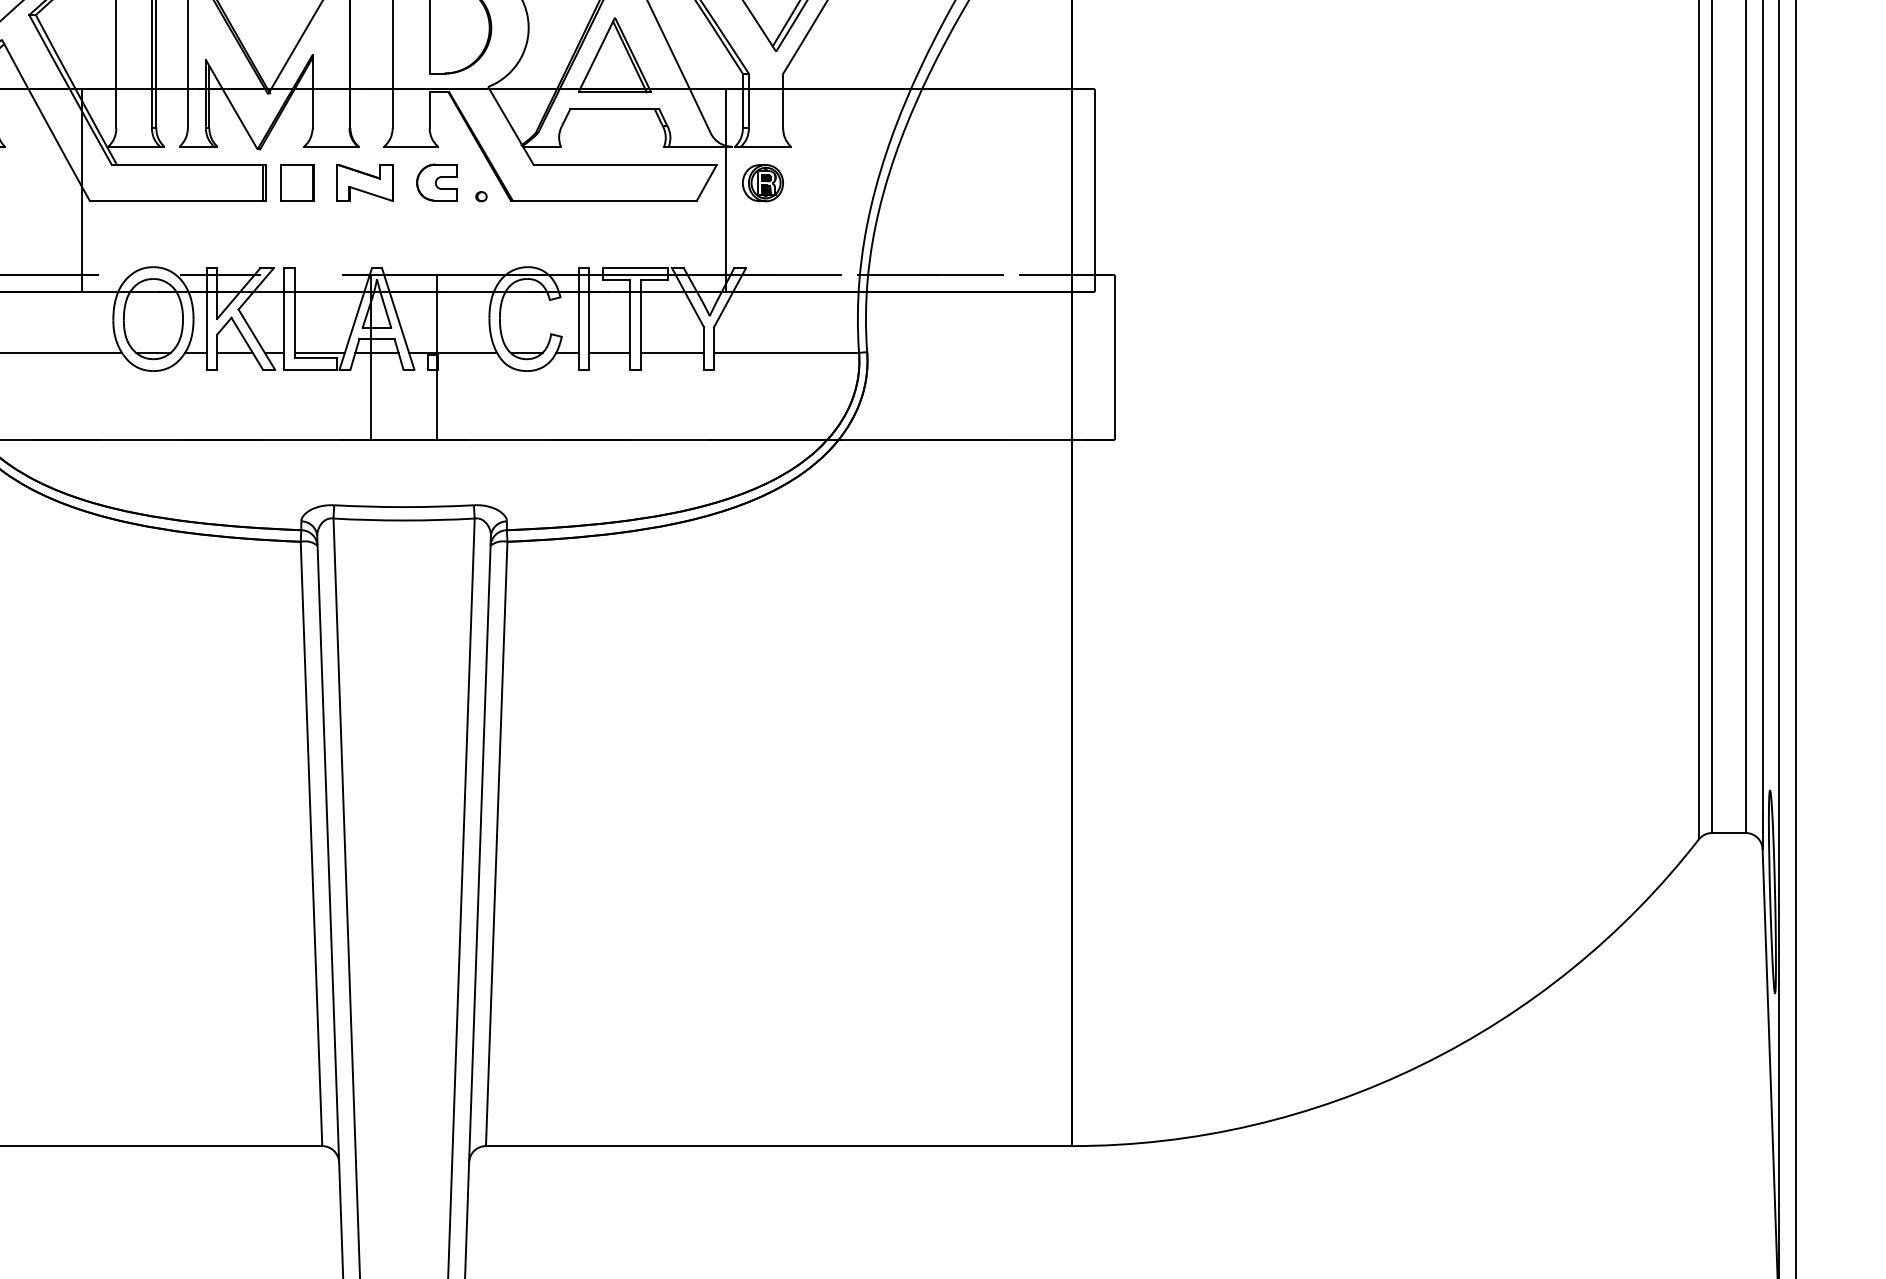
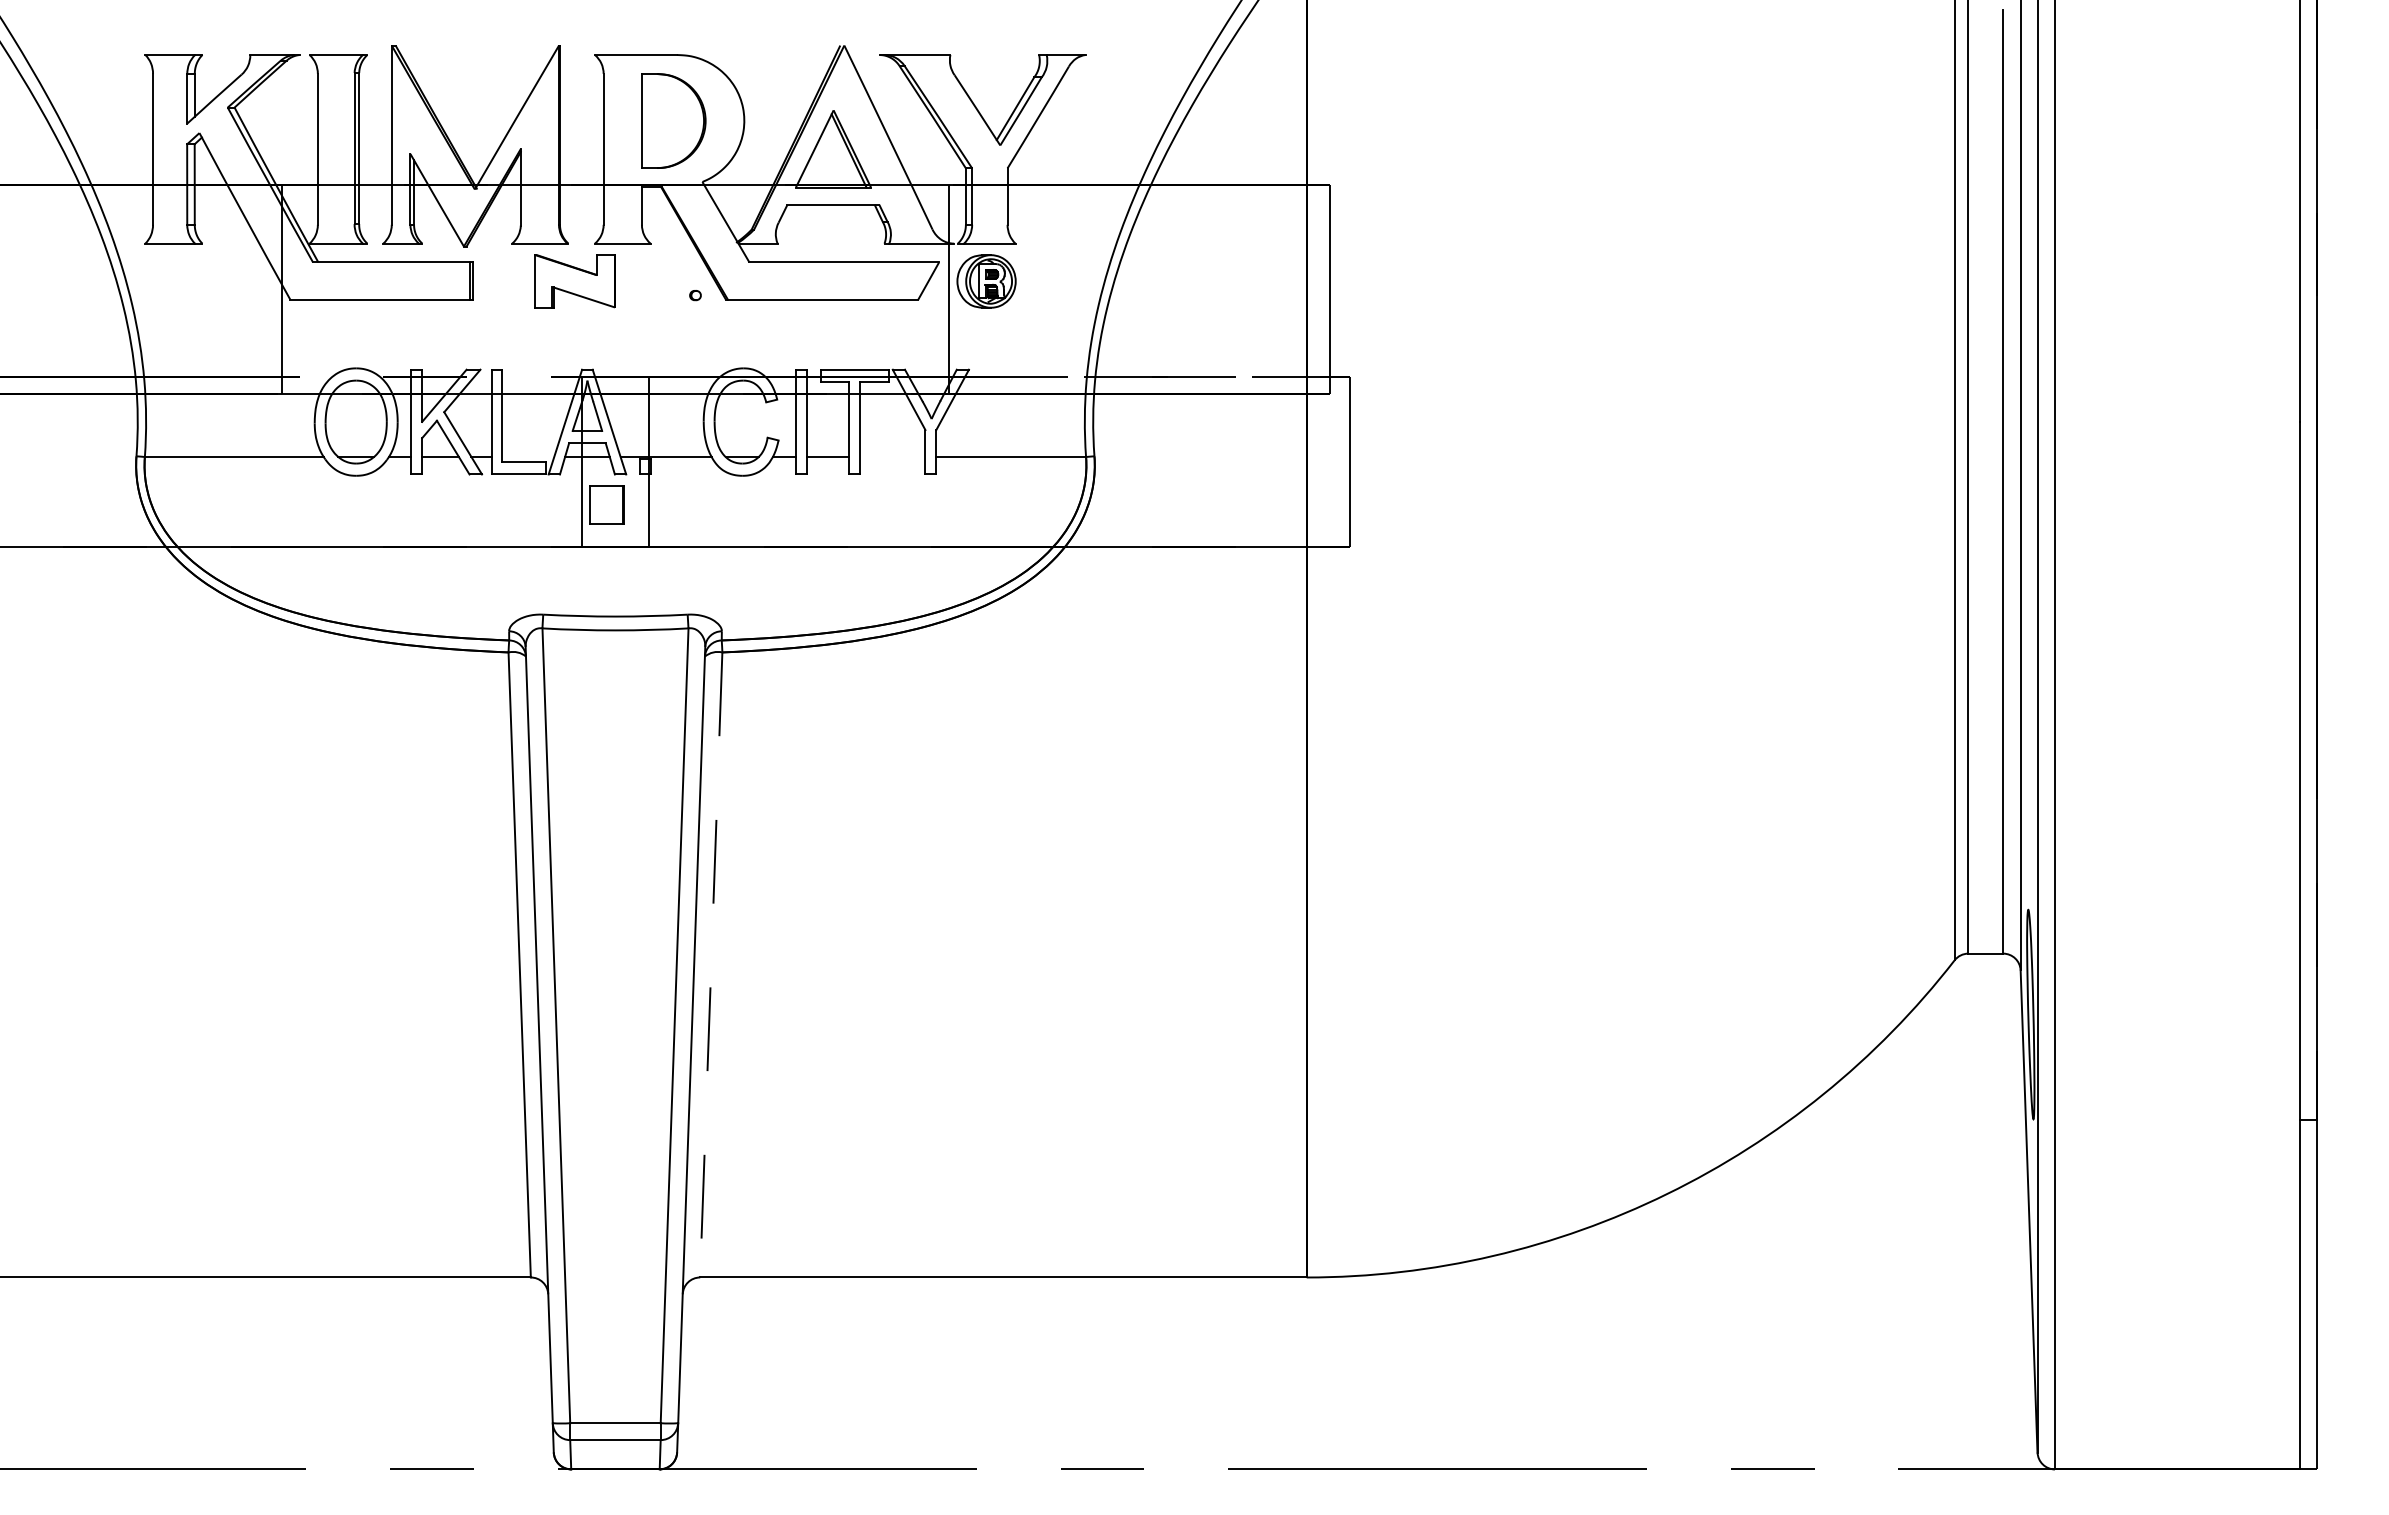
part: (296, 182) -> (606, 504), moved
part: (364, 182) -> (574, 280), size x1.4
part: (436, 182) -> (649, 280), removed
part: (762, 183) -> (986, 281), size x1.4
line: (320, 353) -> (528, 457), removed
line: (671, 353) -> (892, 457), removed
line: (496, 843) -> (711, 964), solid -> dashed

